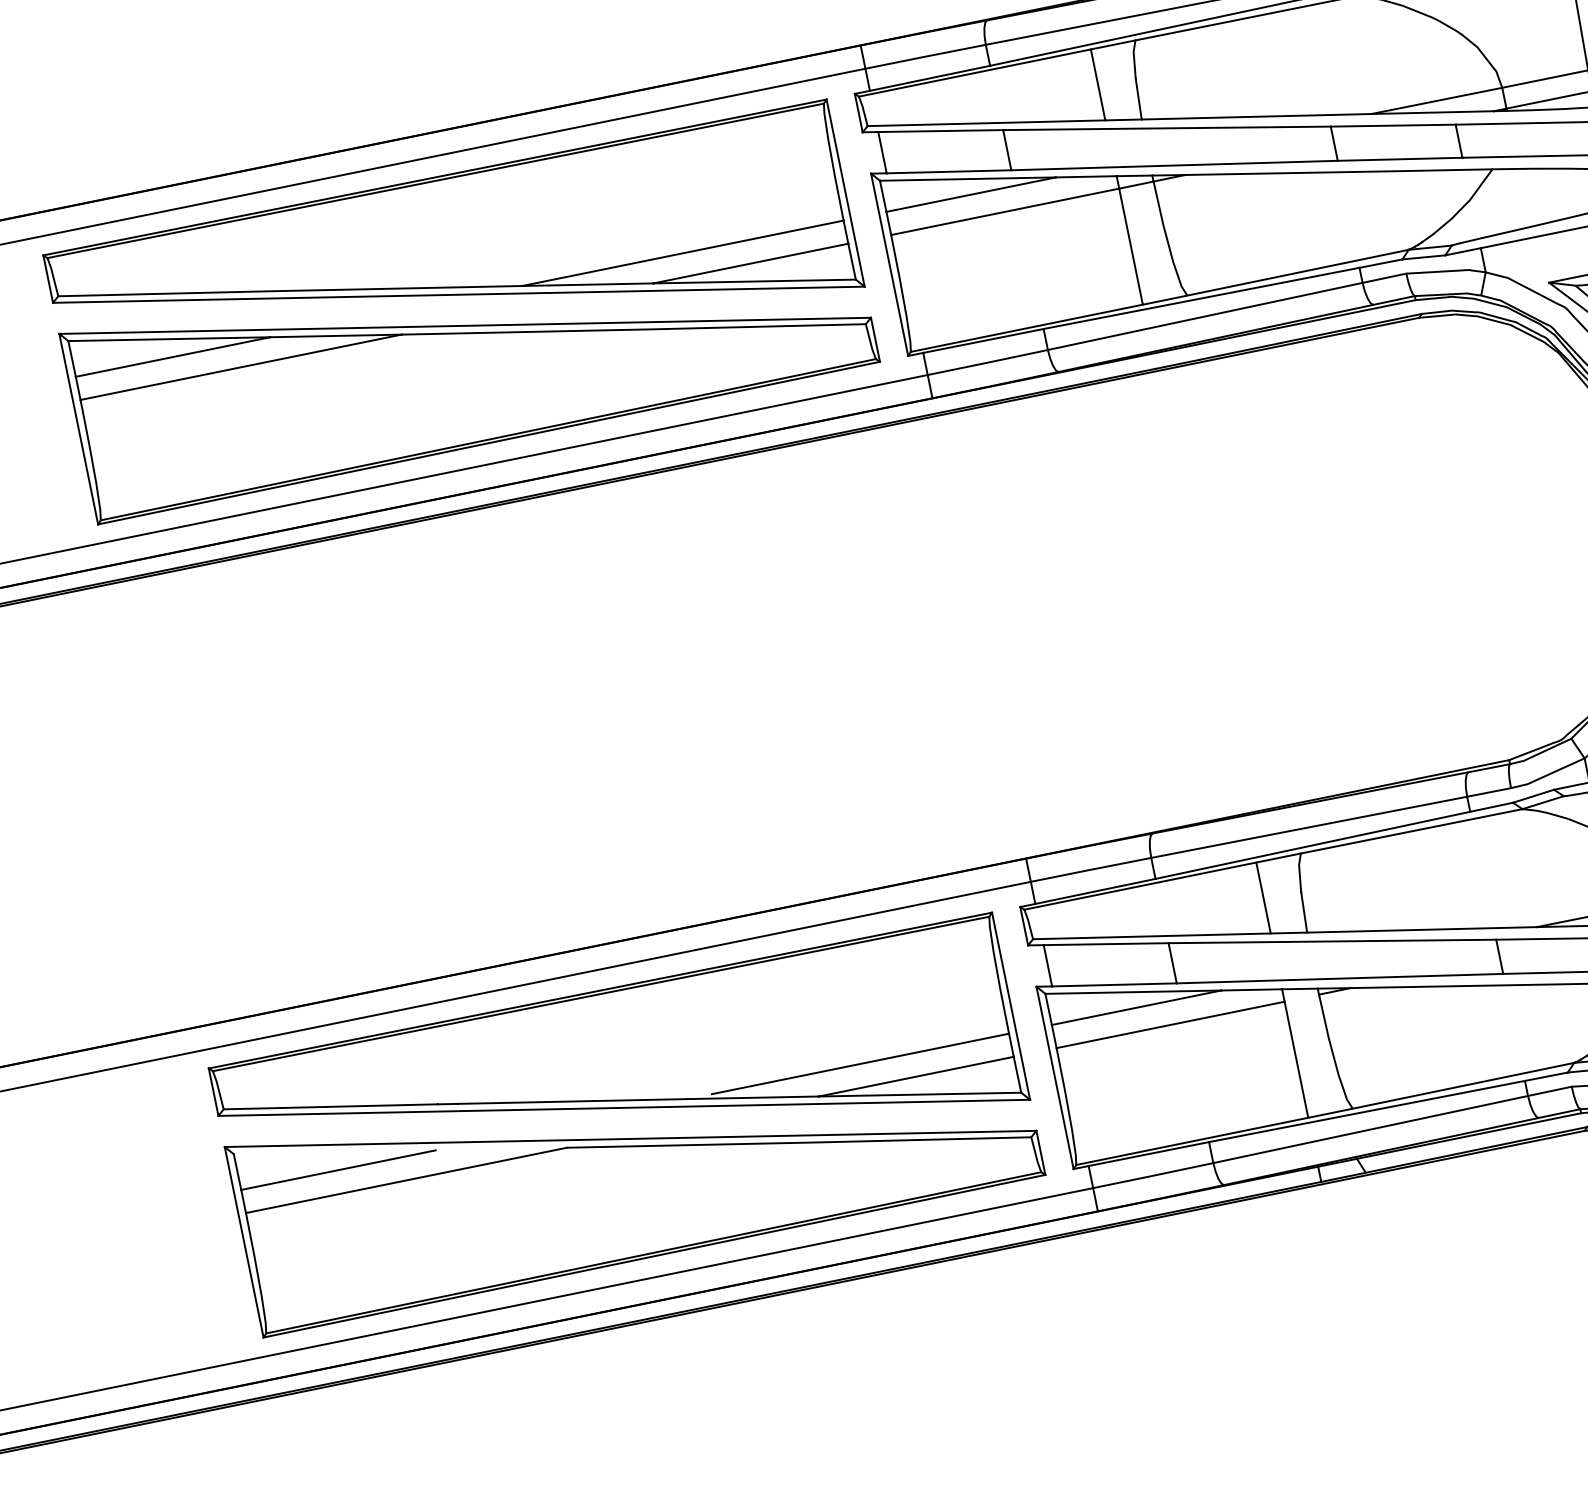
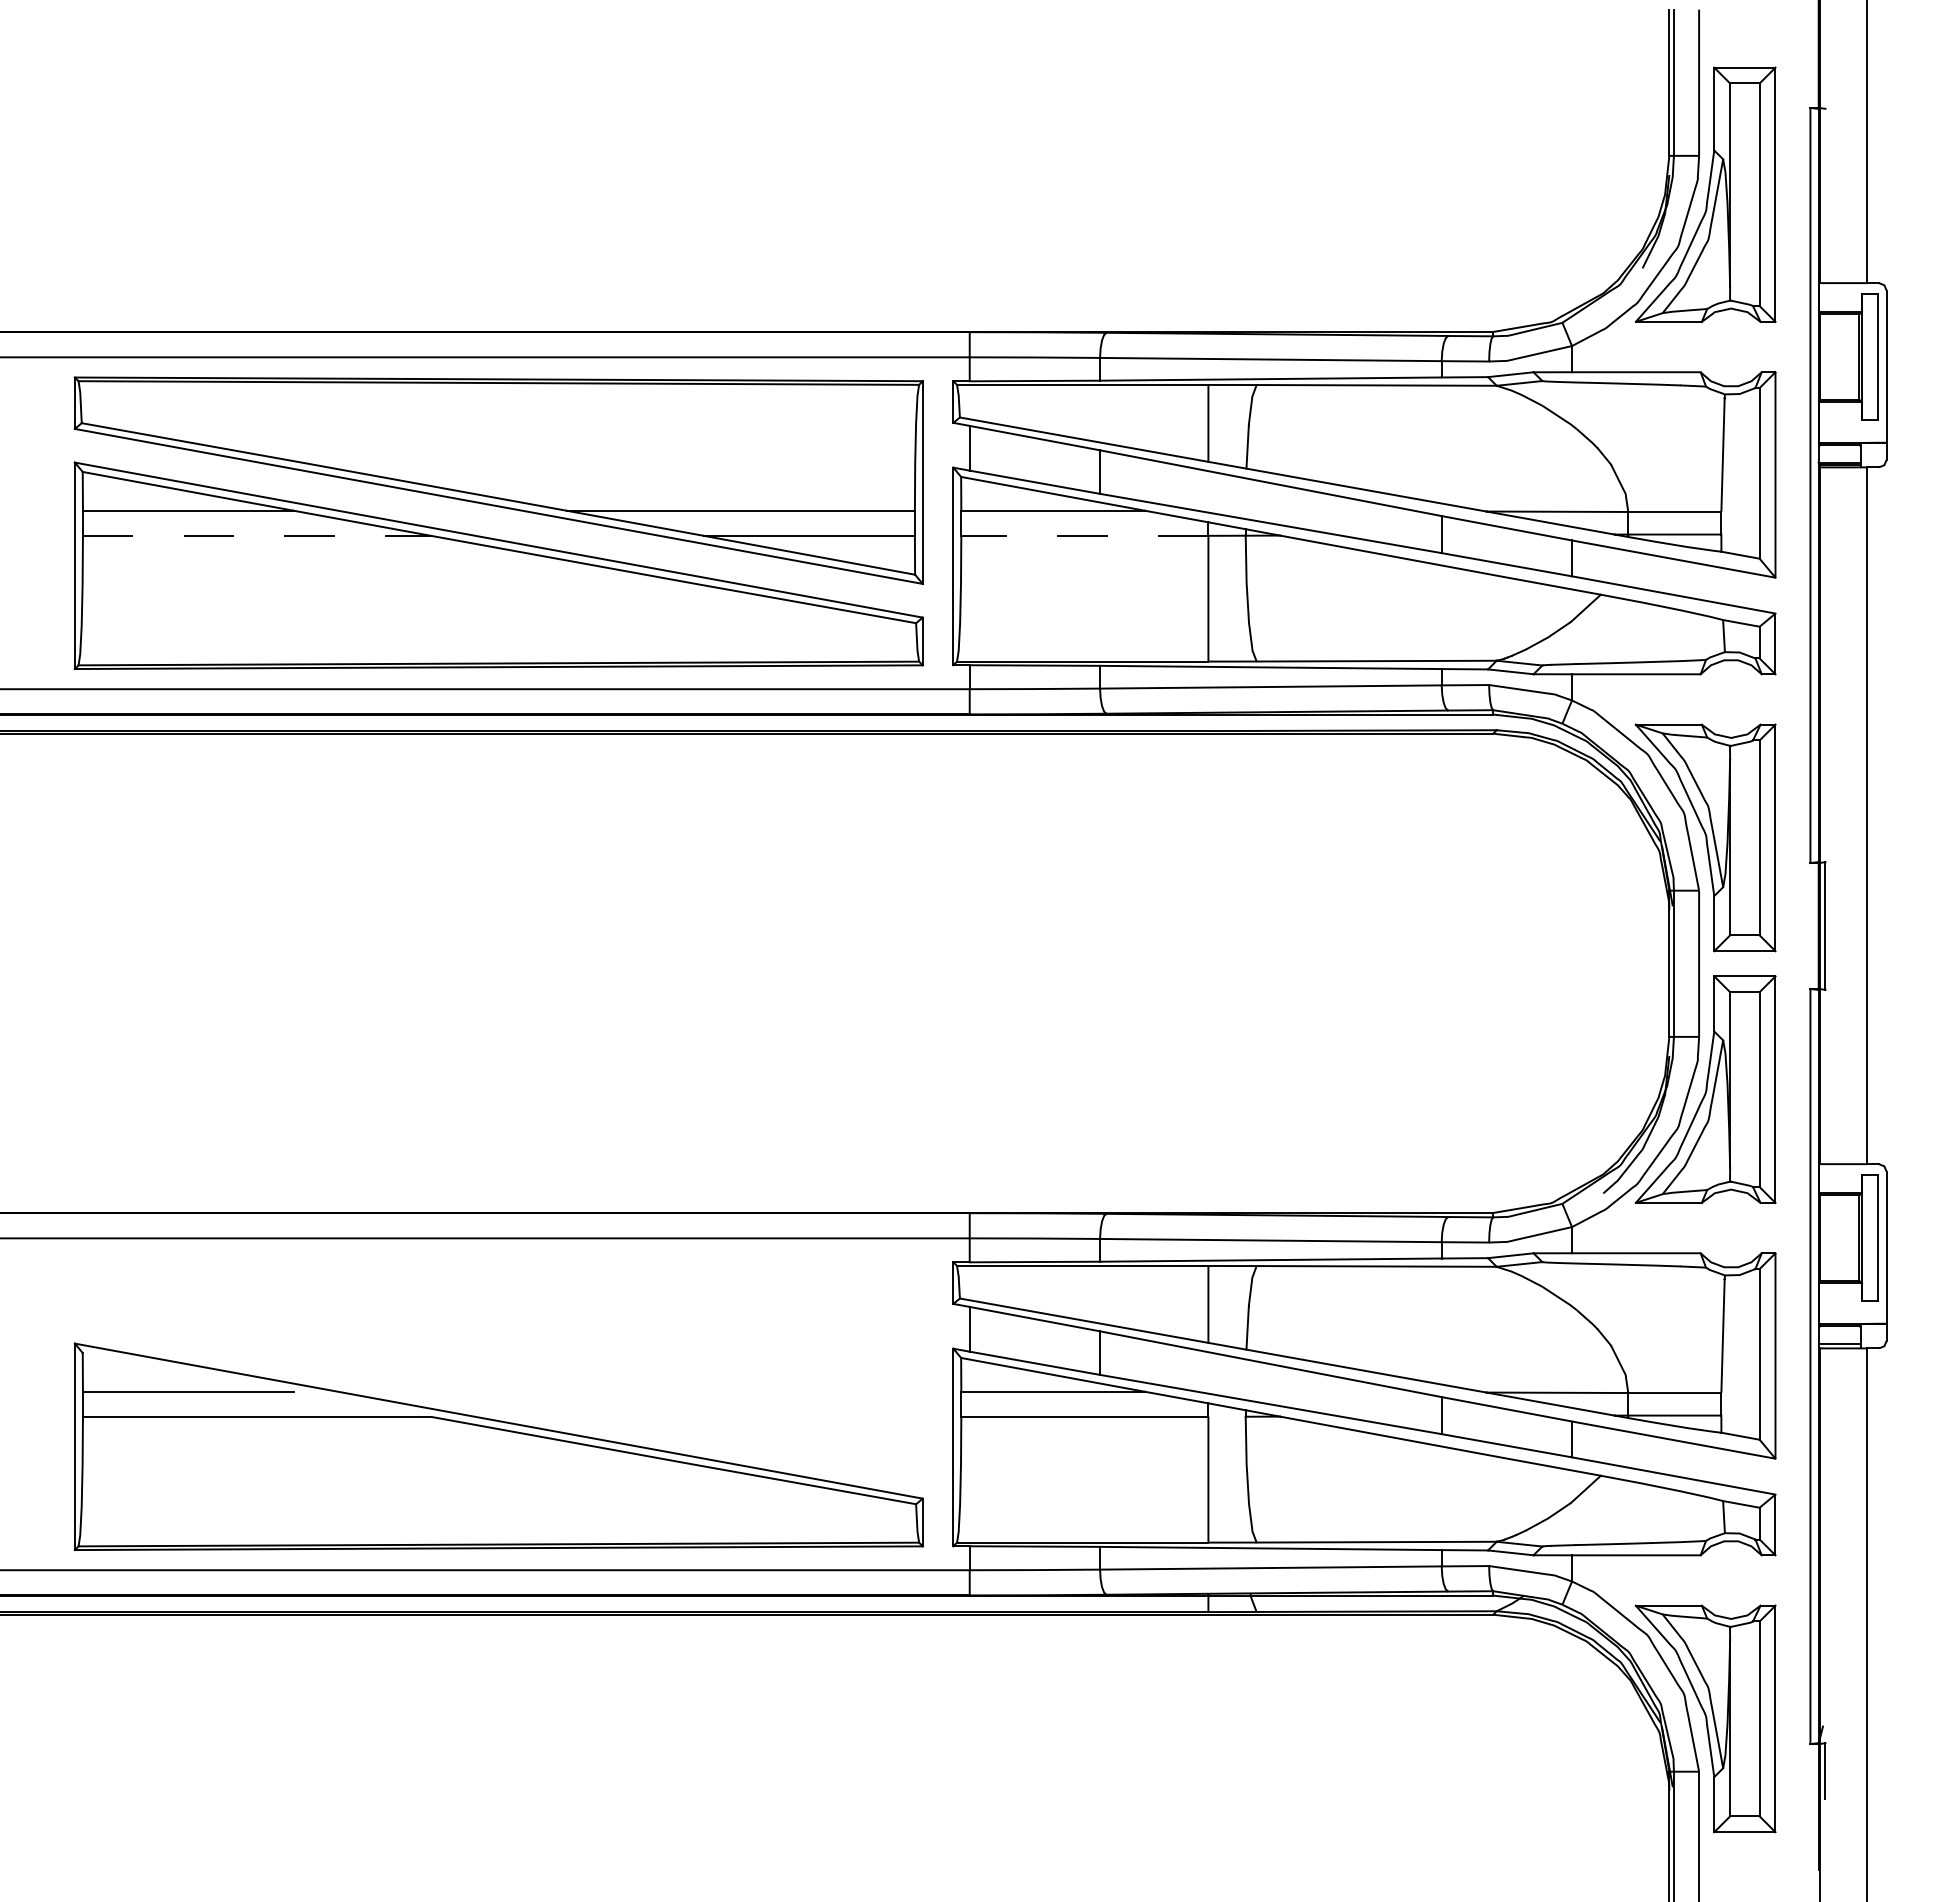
line: (1004, 211) -> (1084, 535), solid -> dashed
line: (240, 367) -> (256, 535), solid -> dashed
part: (619, 1083) -> (498, 1361), removed

